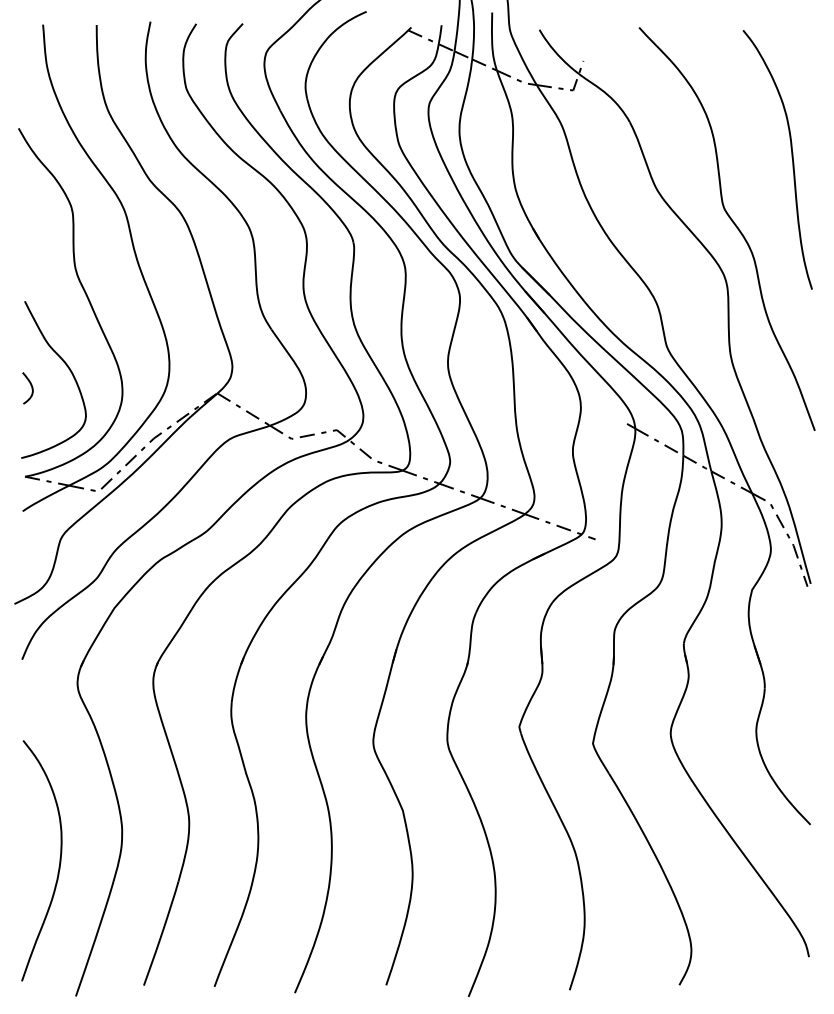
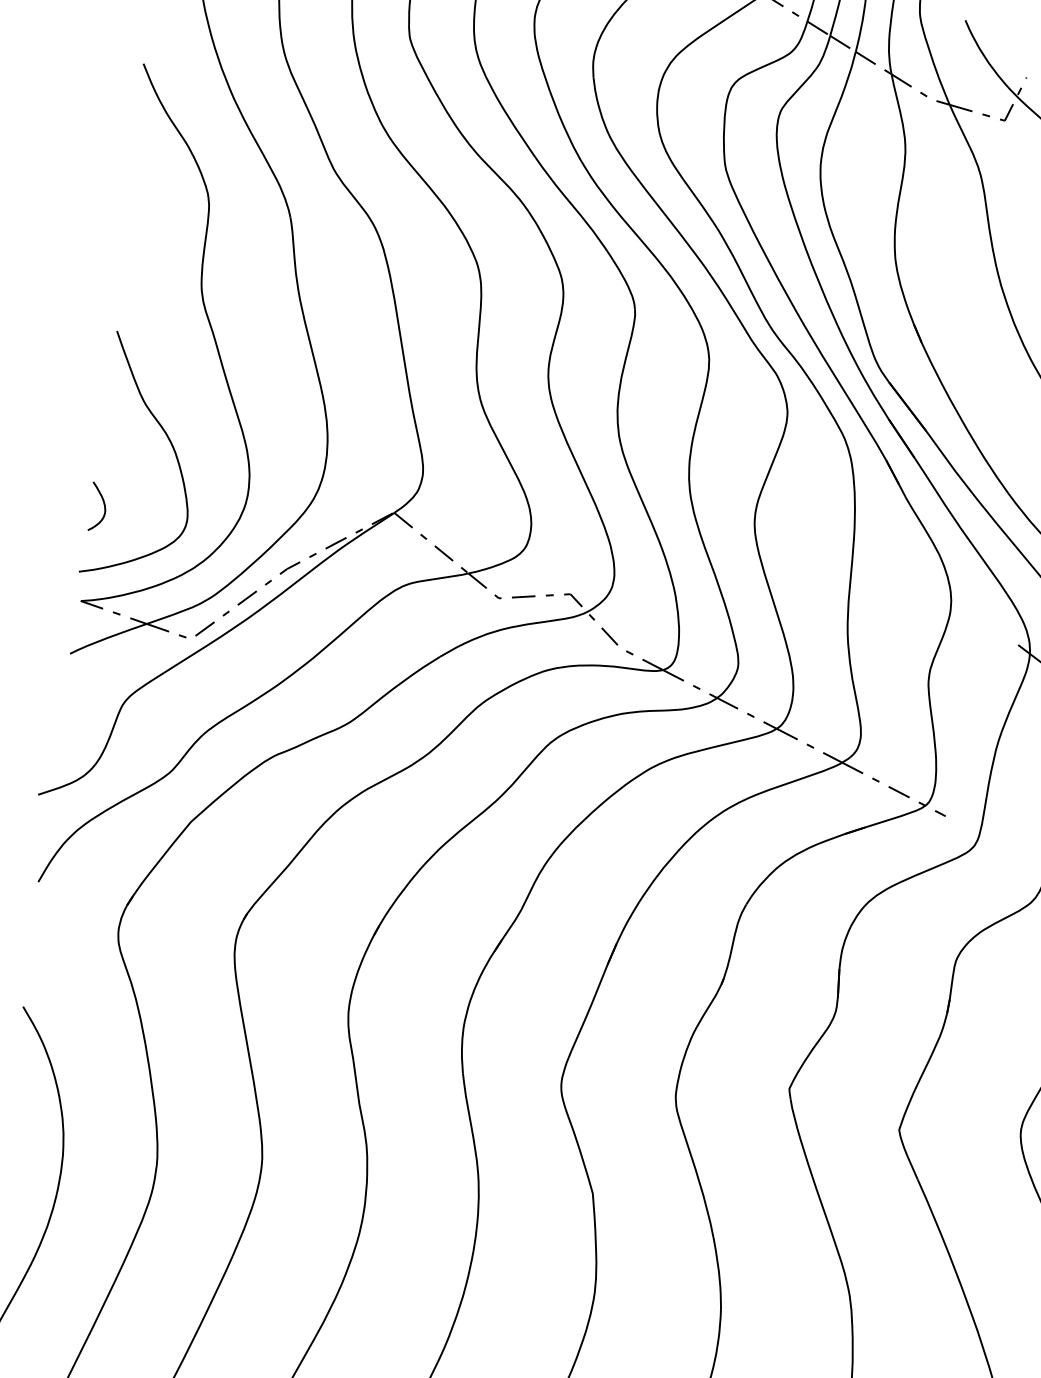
curve: (31, 388) -> (103, 508), moved

